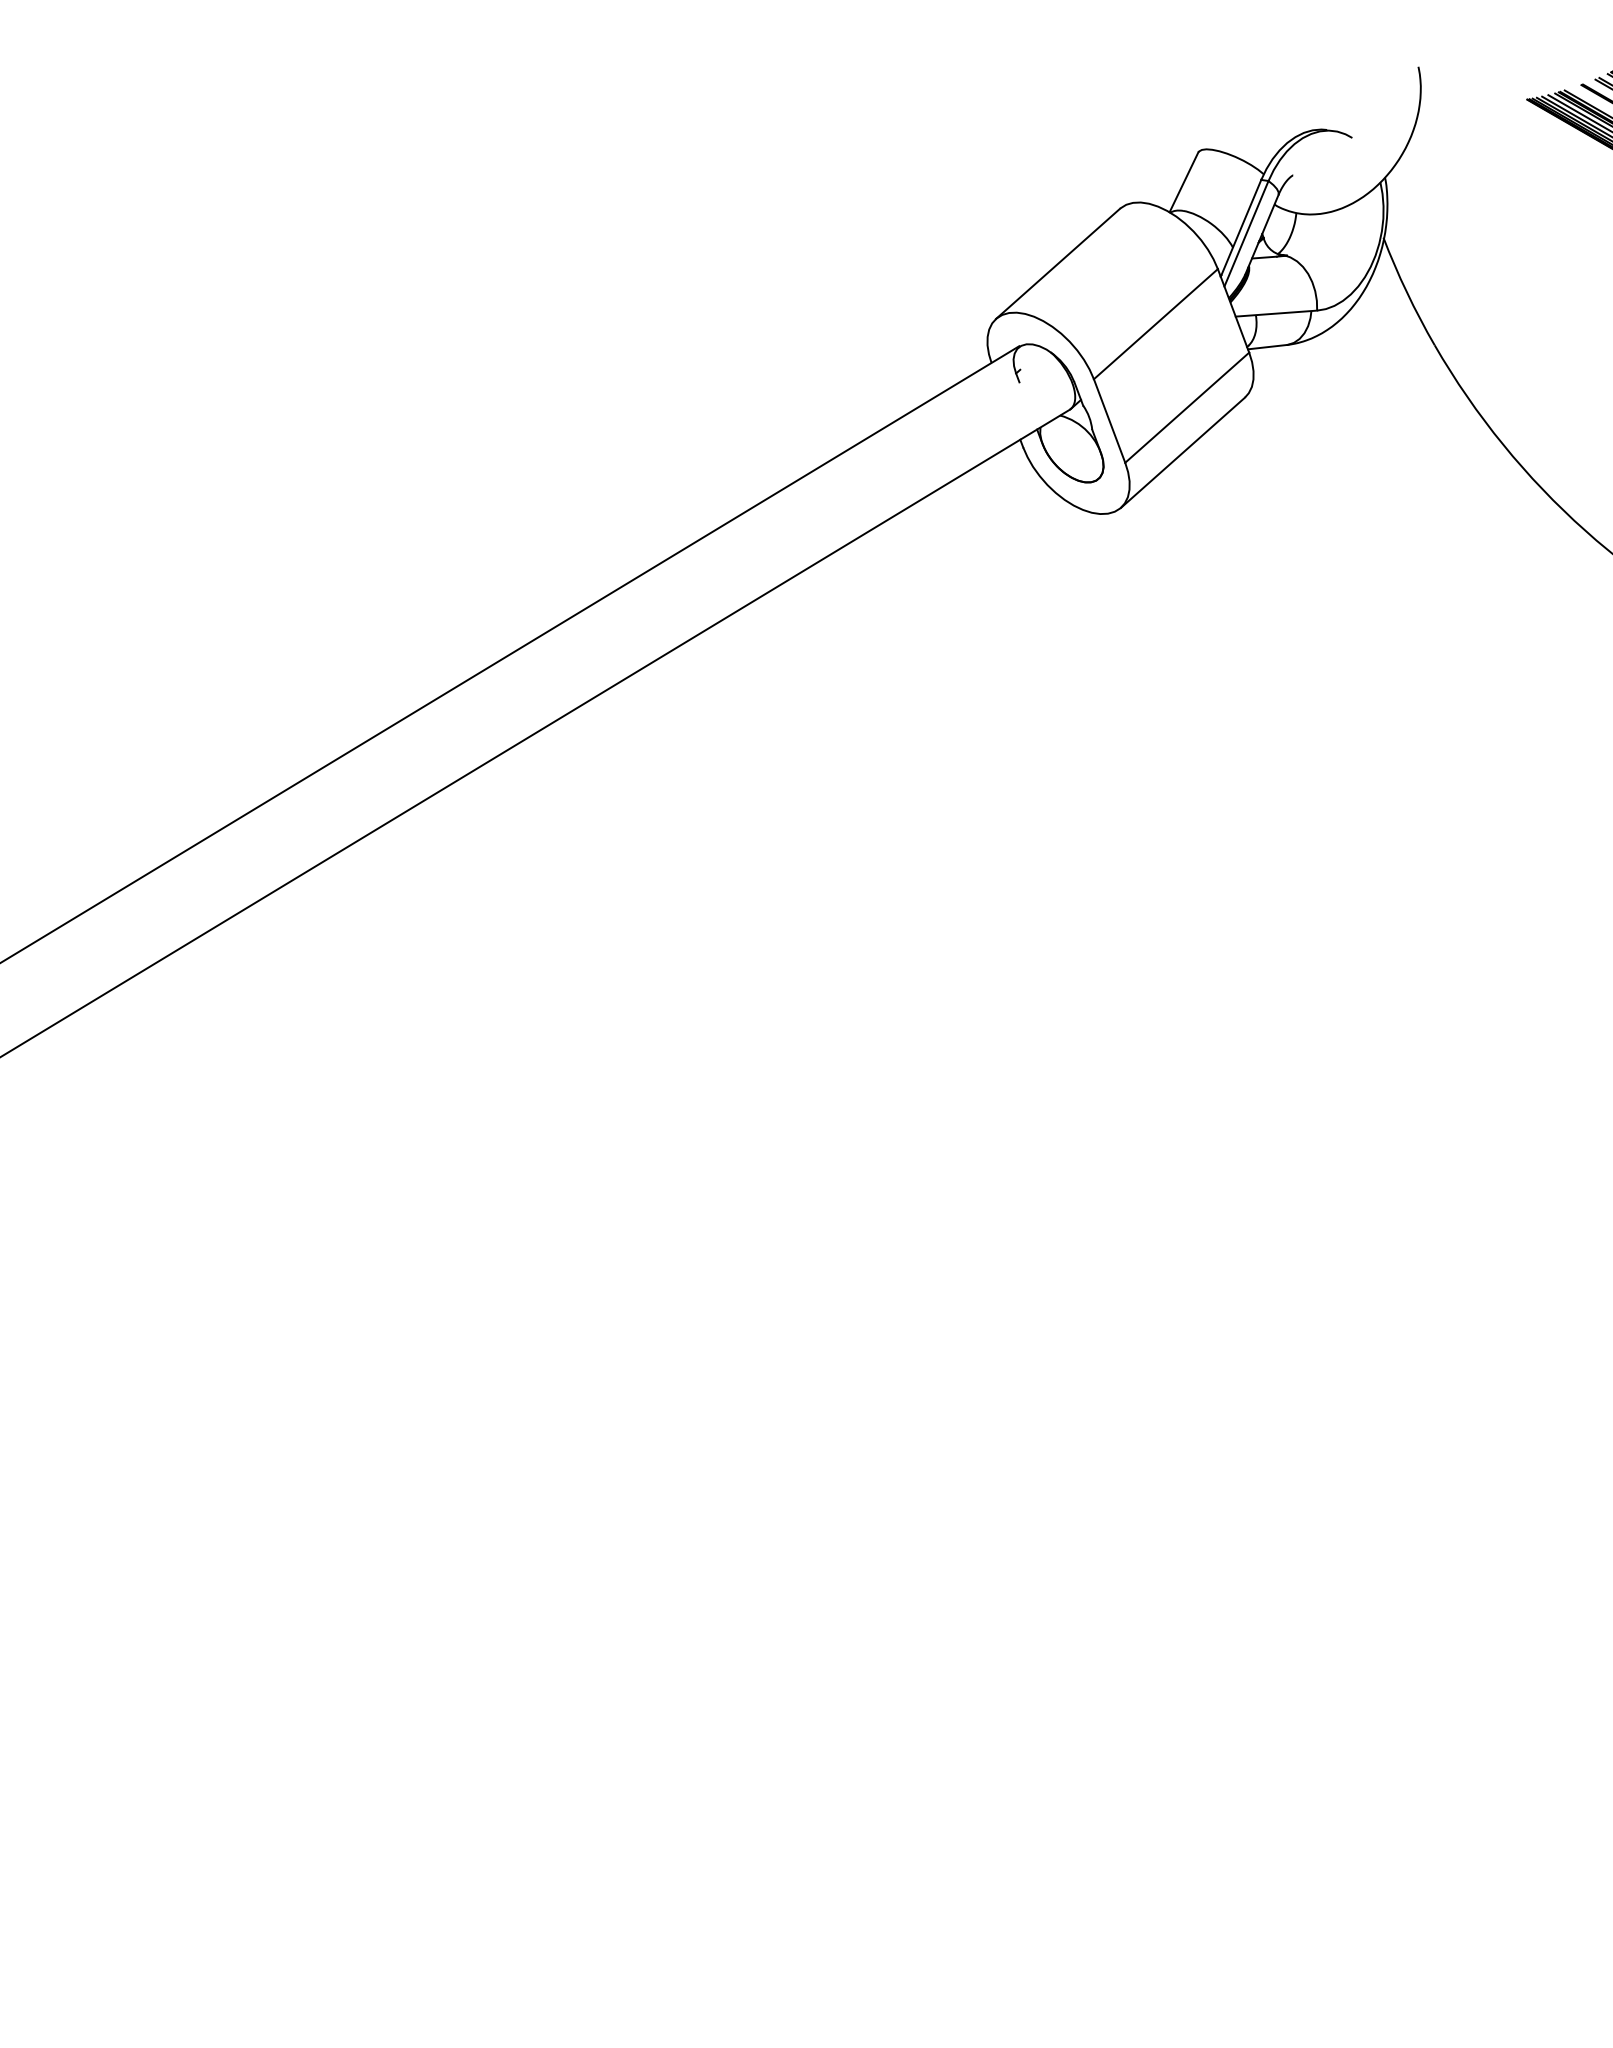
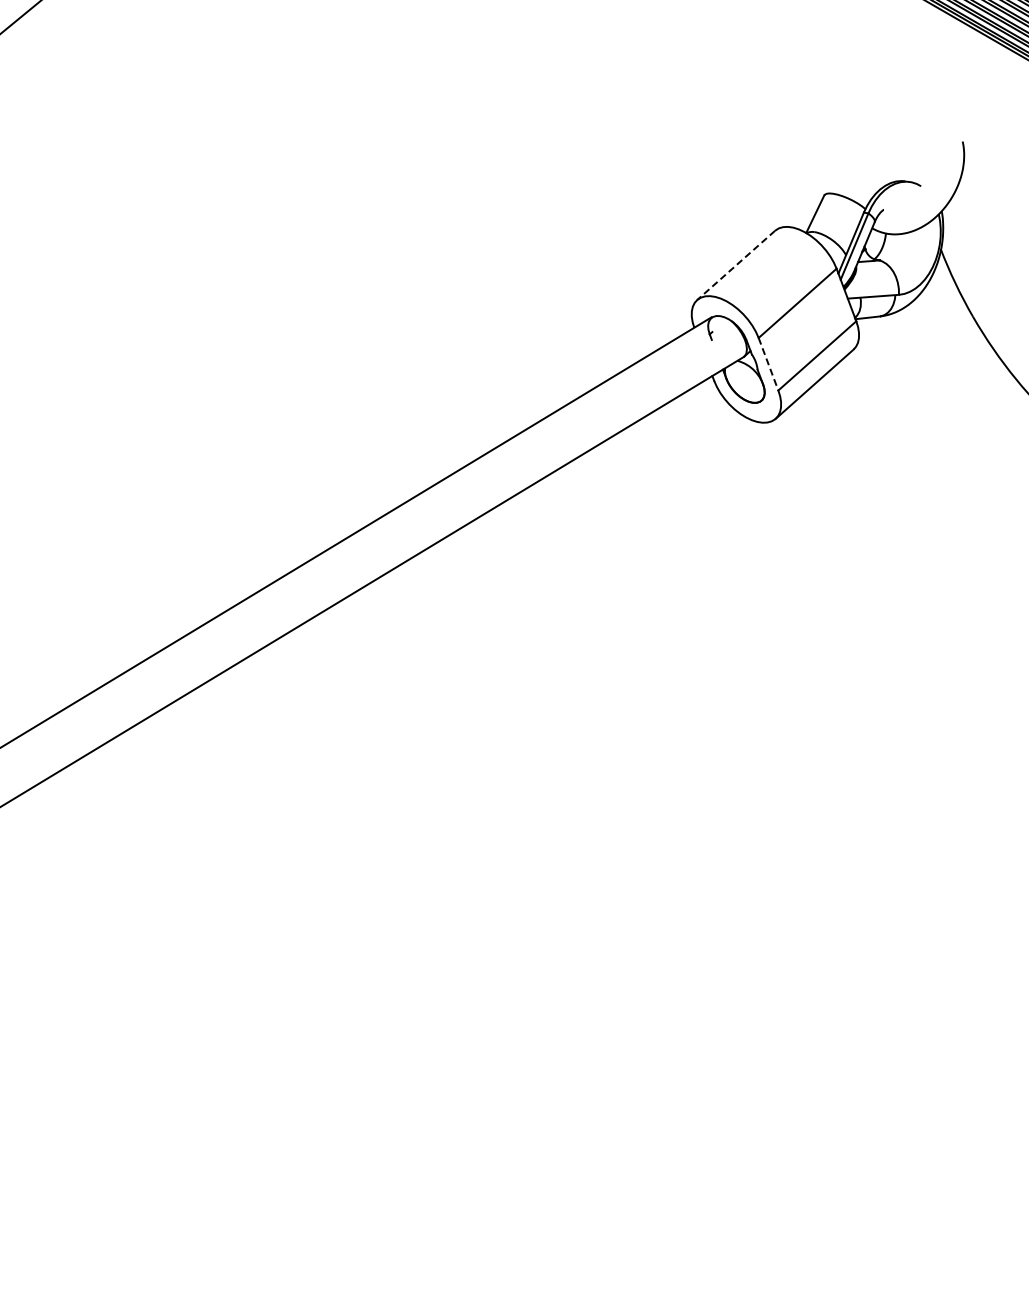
line: (1057, 263) -> (735, 265), solid -> dashed
line: (1109, 421) -> (768, 364), solid -> dashed

